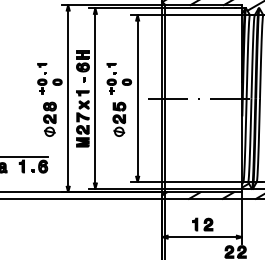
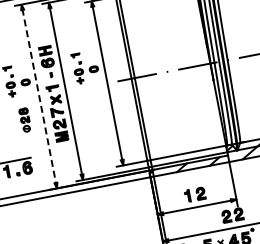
line: (68, 98) -> (39, 96), solid -> dashed
part: (49, 118) -> (24, 119), size x0.7
part: (119, 118) -> (93, 106), removed

